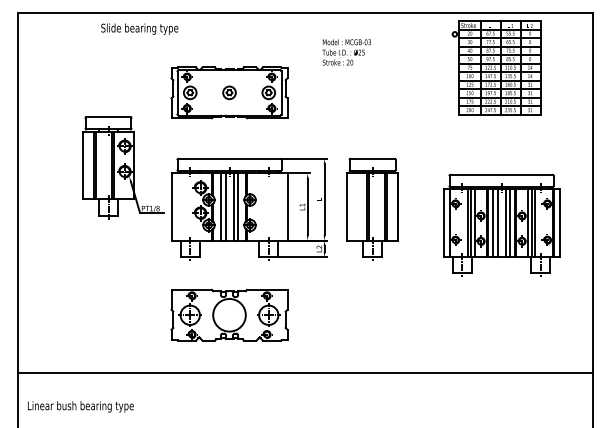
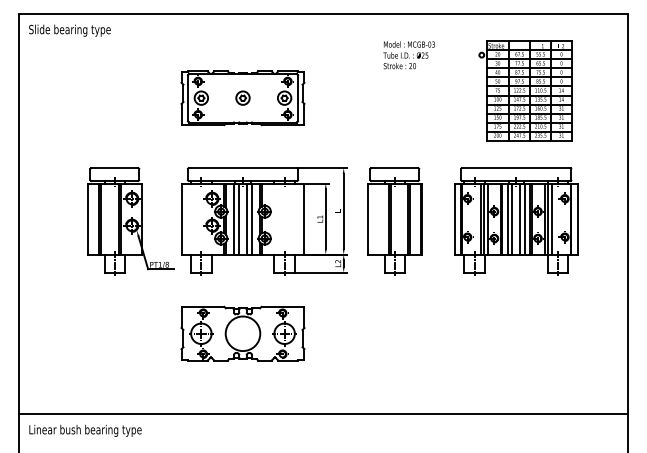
text: (139, 28) -> (69, 30), moved
text: (346, 52) -> (408, 55), moved
part: (496, 67) -> (525, 90), moved
part: (123, 167) -> (130, 221), moved
part: (501, 225) -> (516, 221), moved
line: (305, 372) -> (323, 413), moved

